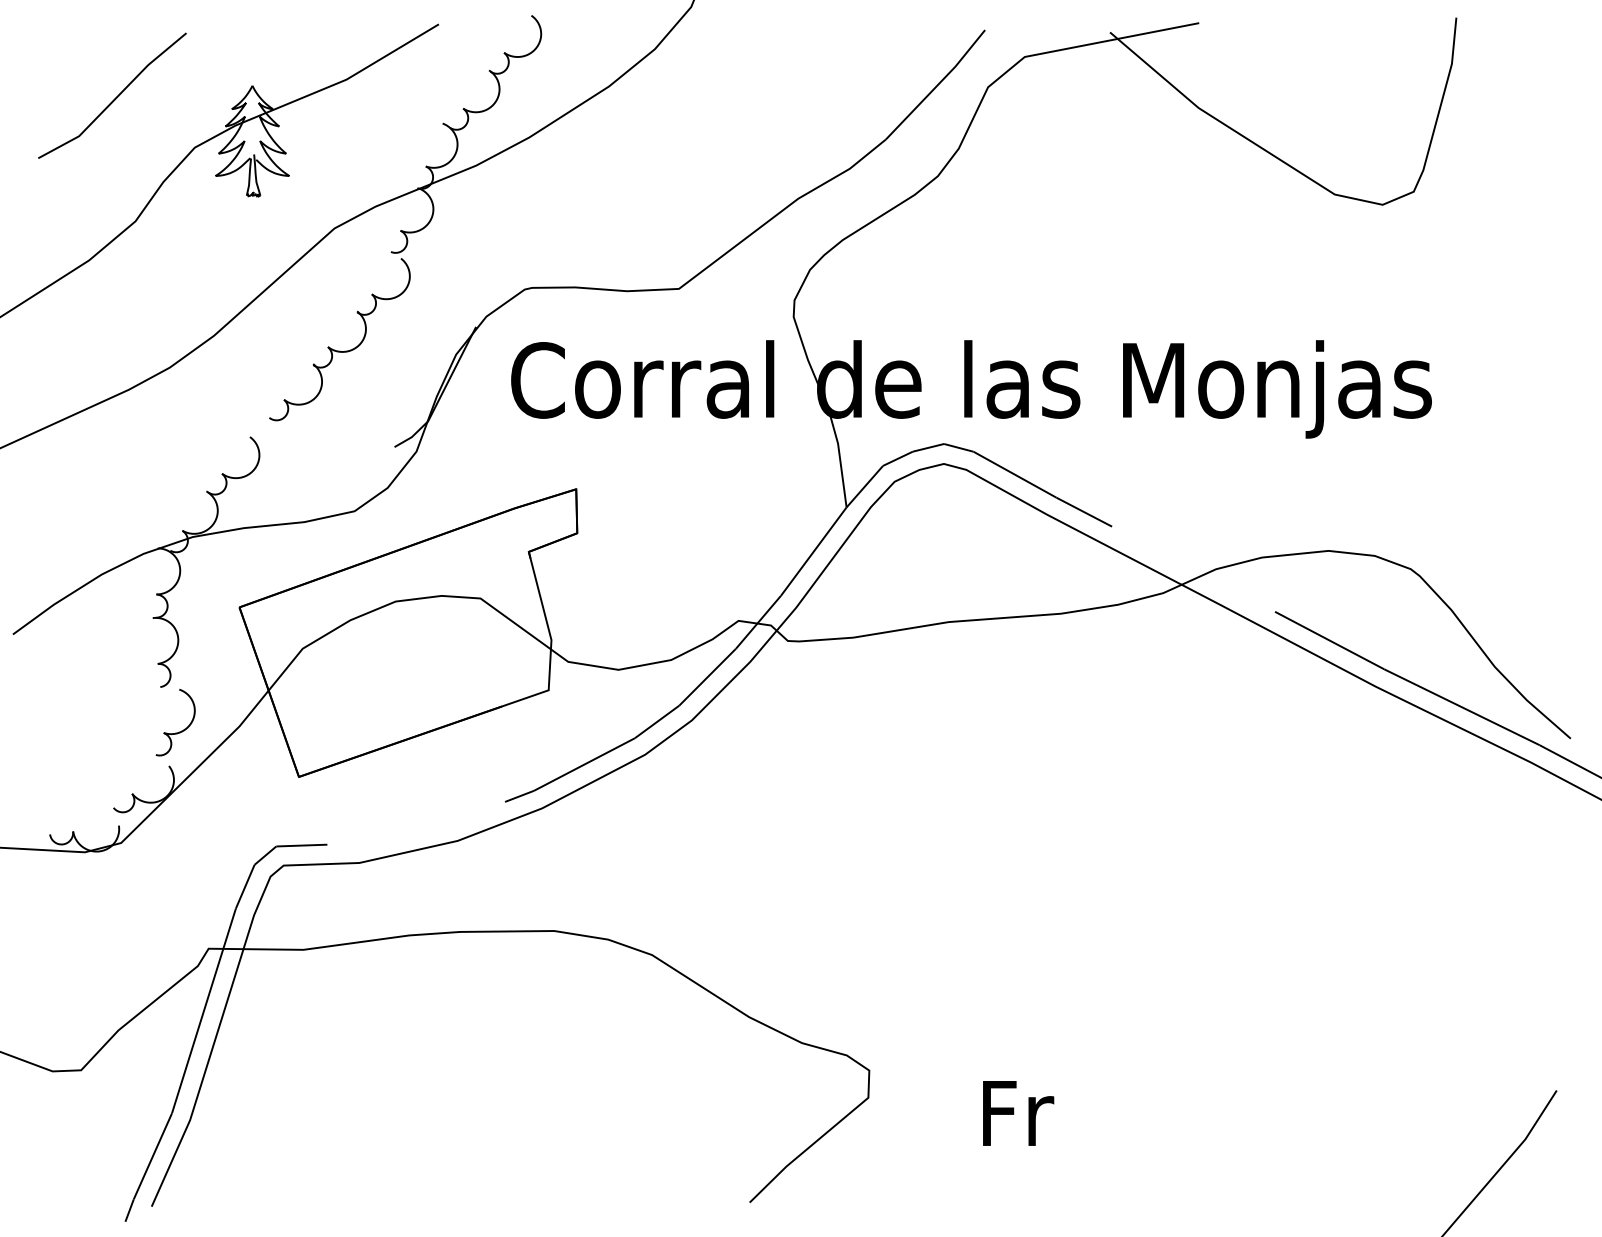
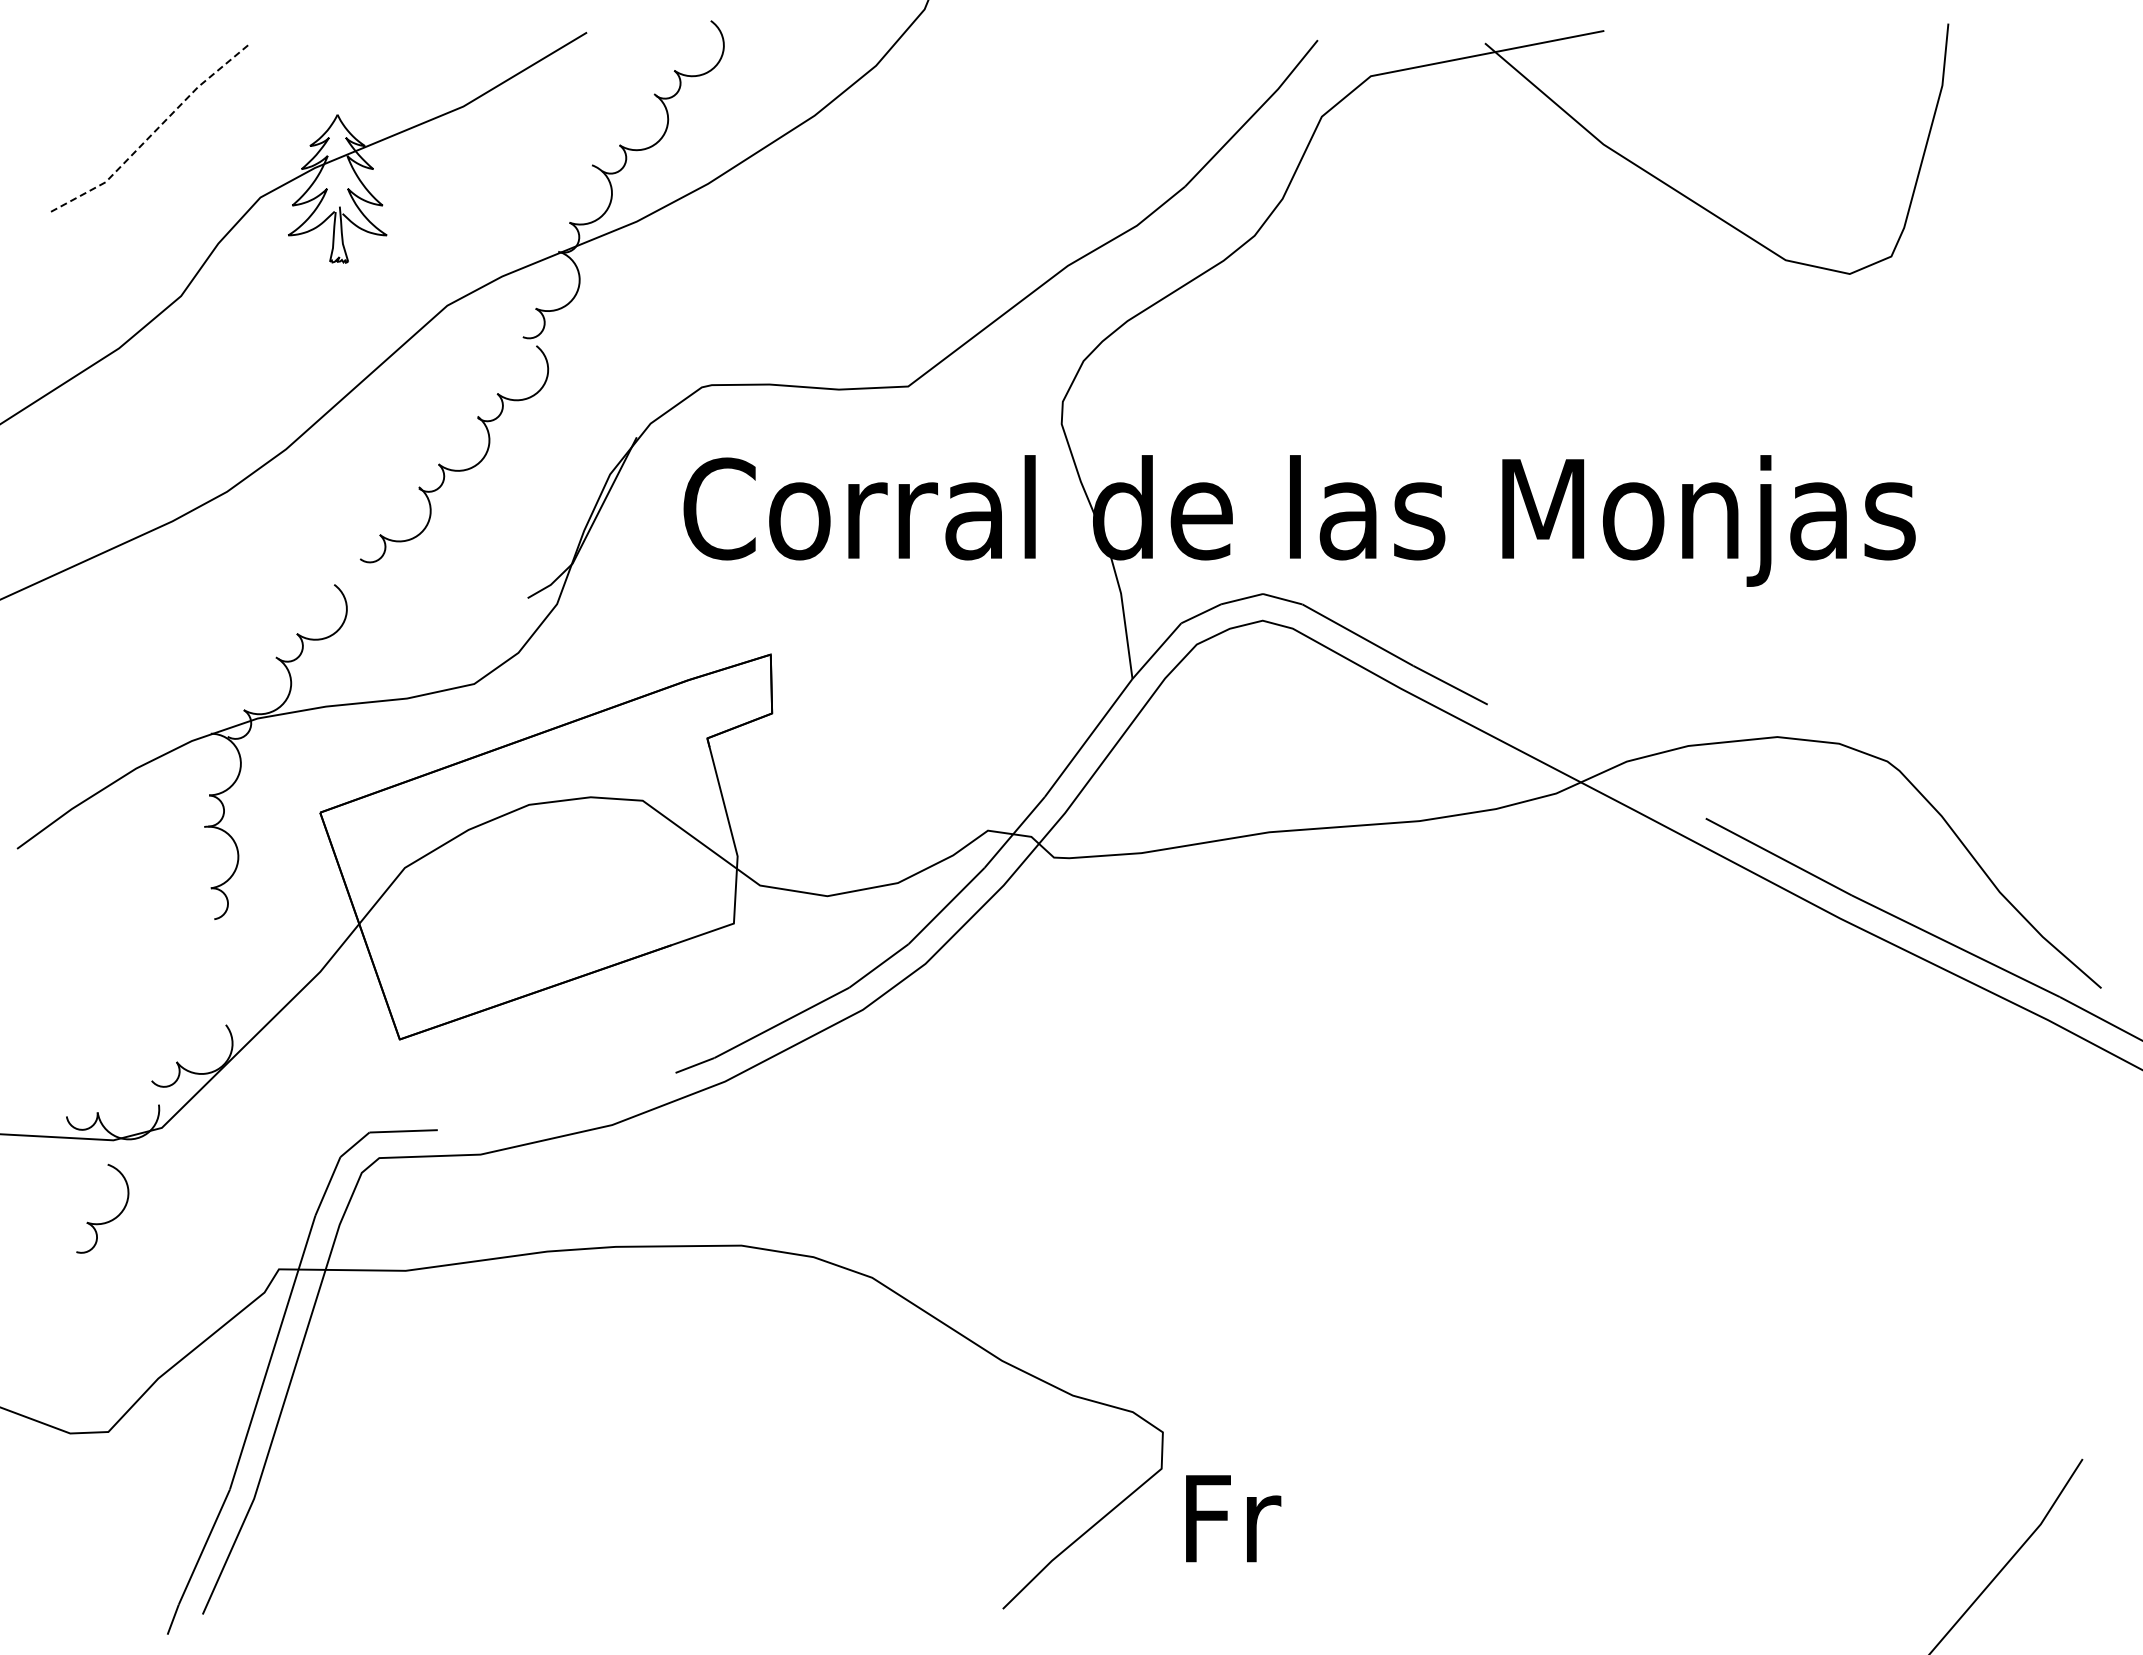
line: (114, 99) -> (153, 132), solid -> dashed
part: (178, 732) -> (106, 1221), moved
text: (1018, 1113) -> (1233, 1518), moved

